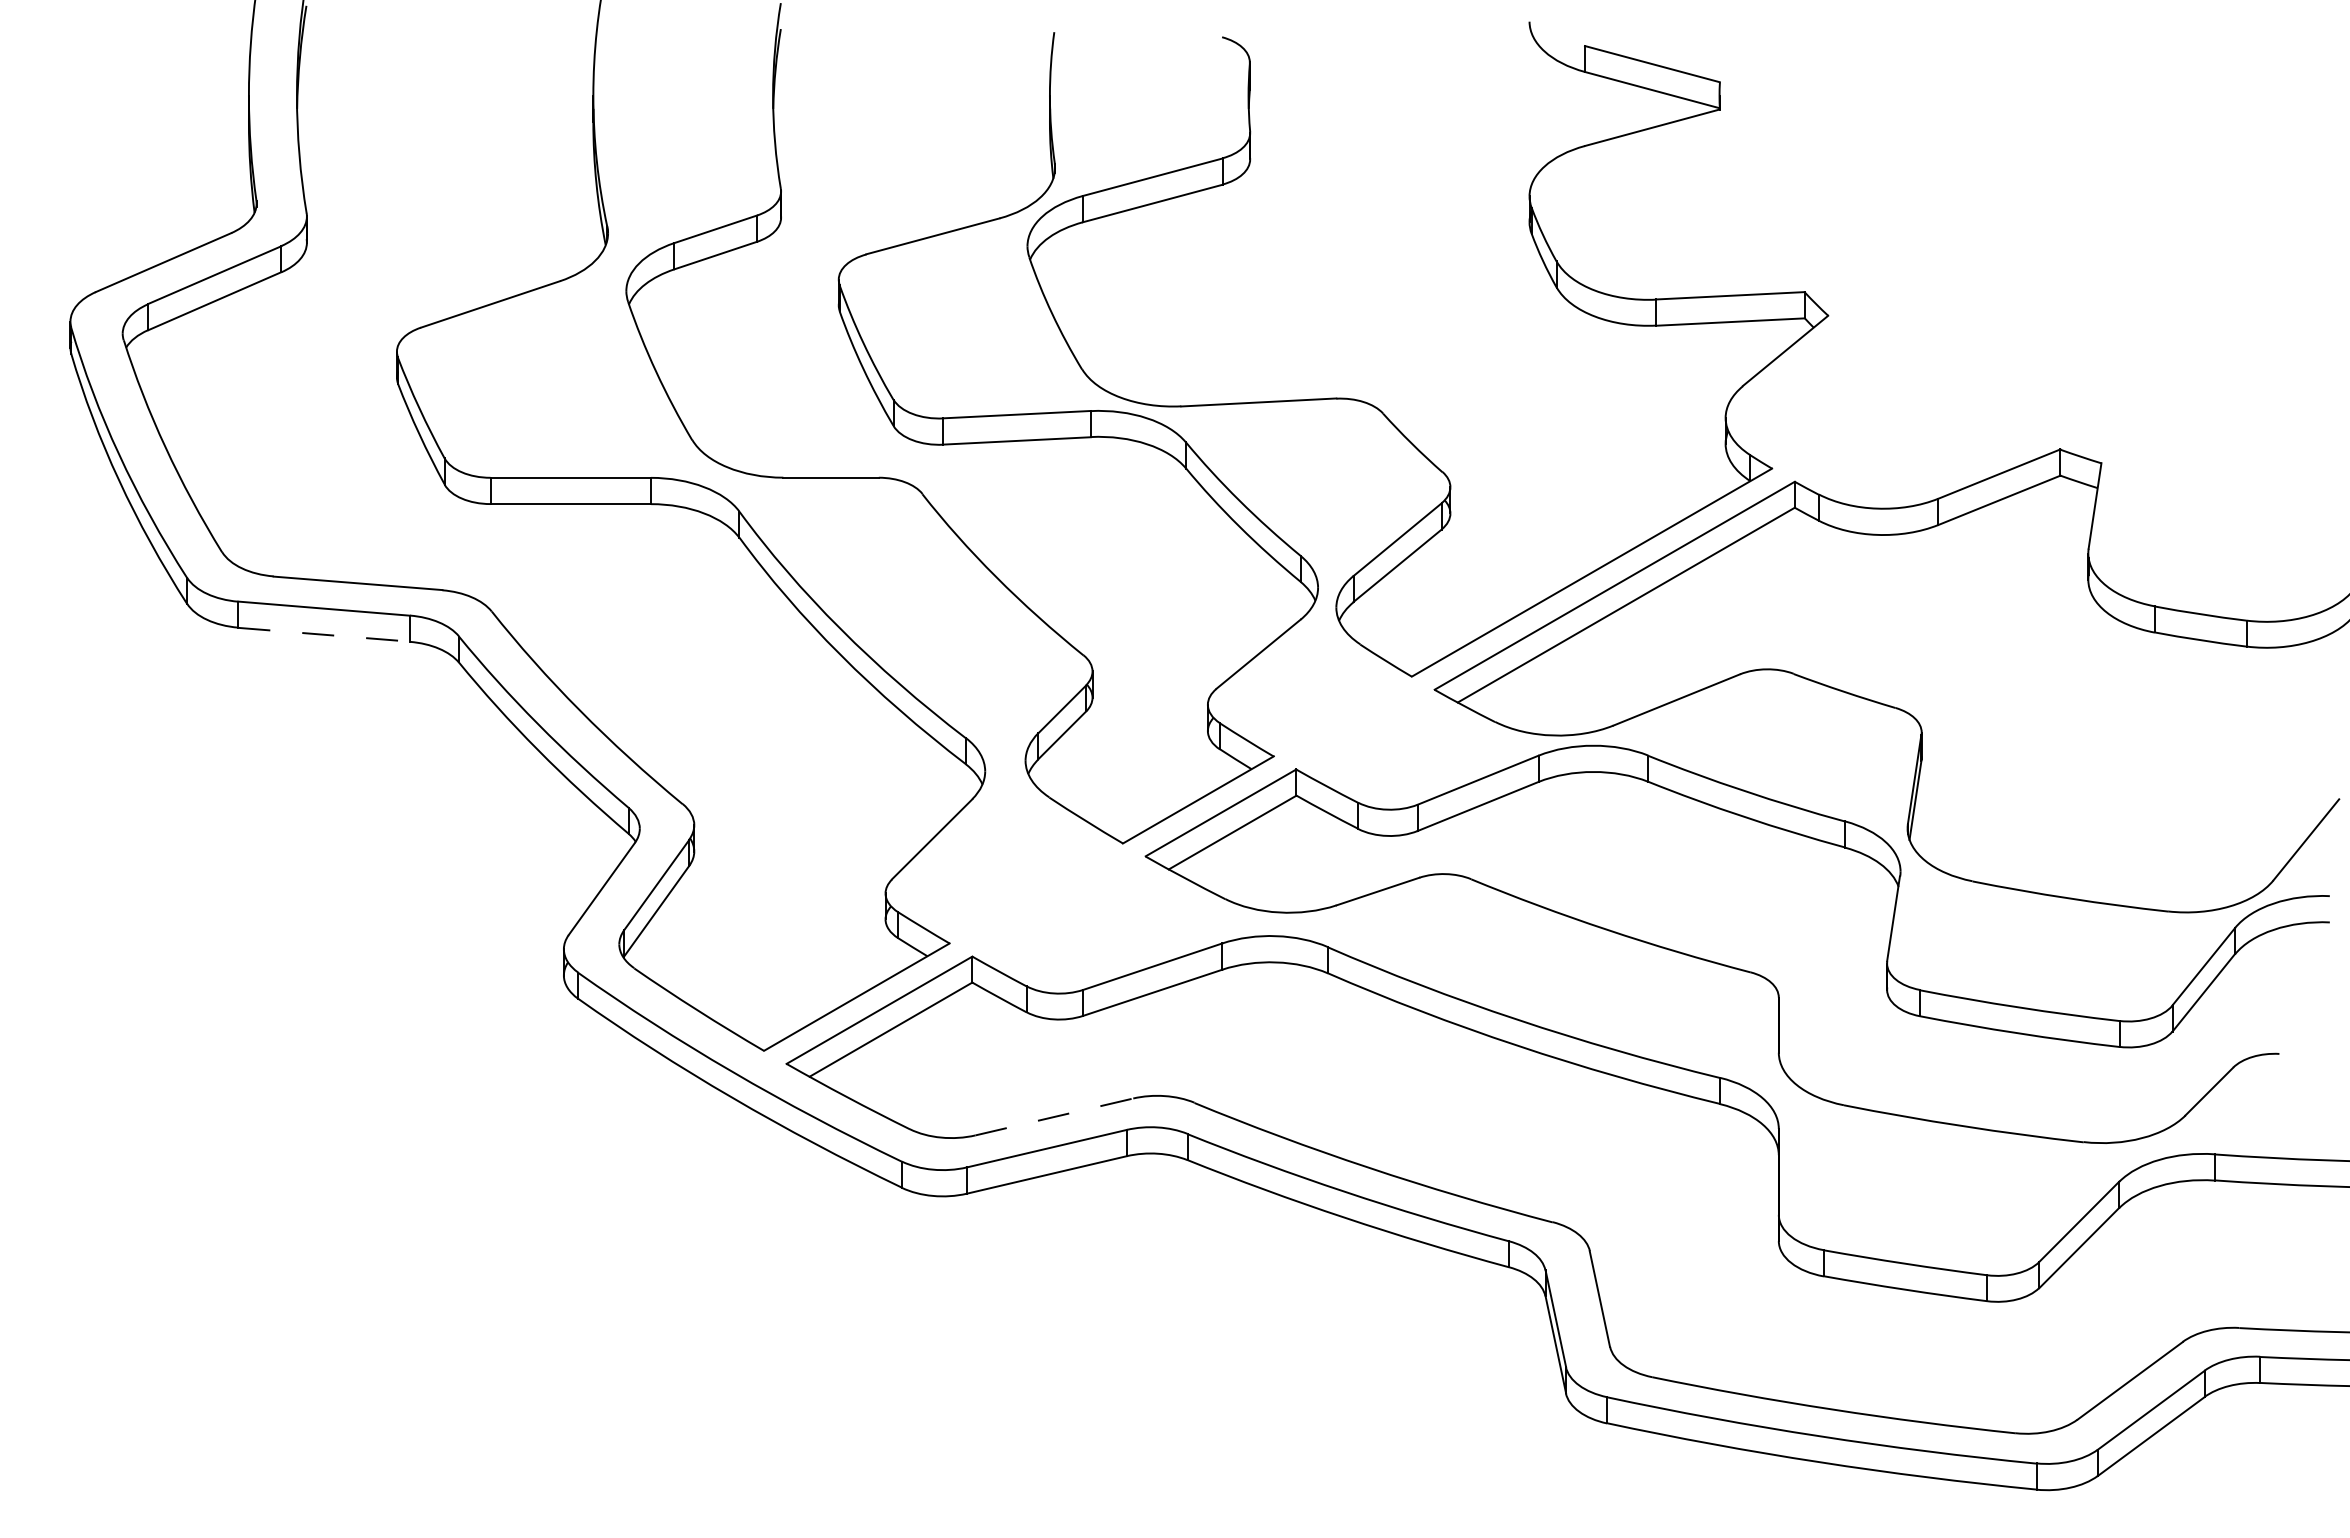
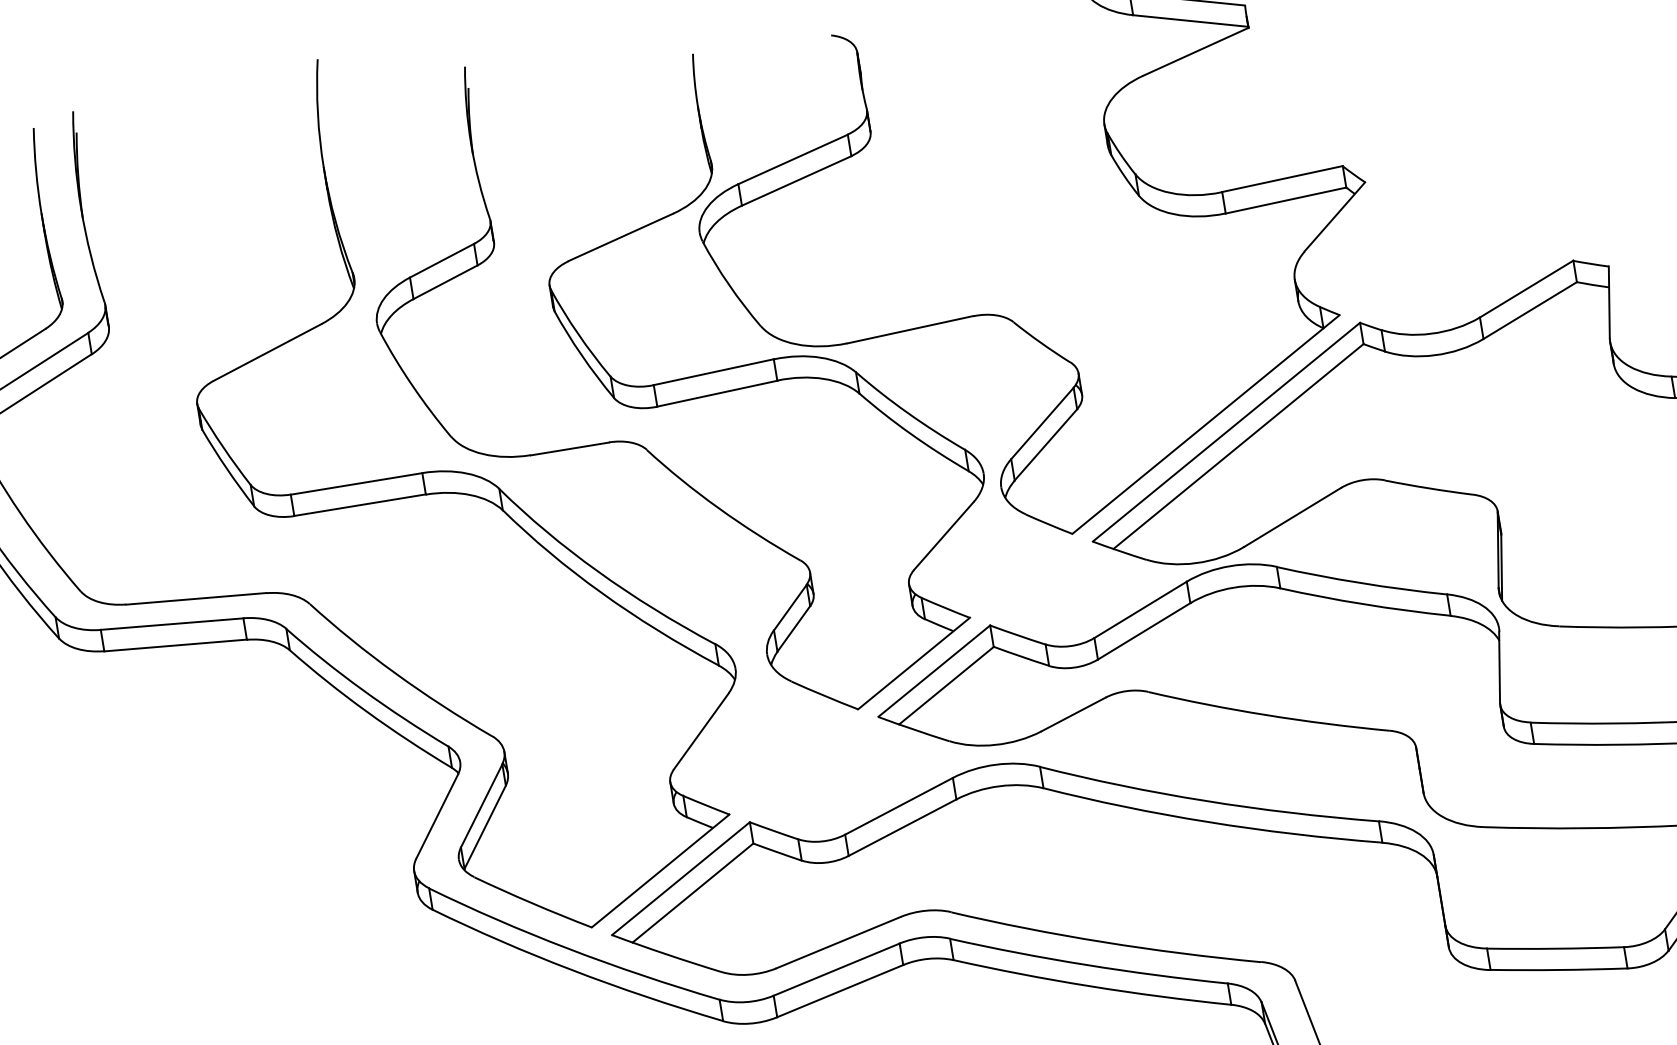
line: (324, 634) -> (175, 645), dashed -> solid
line: (1054, 1116) -> (838, 942), dashed -> solid

